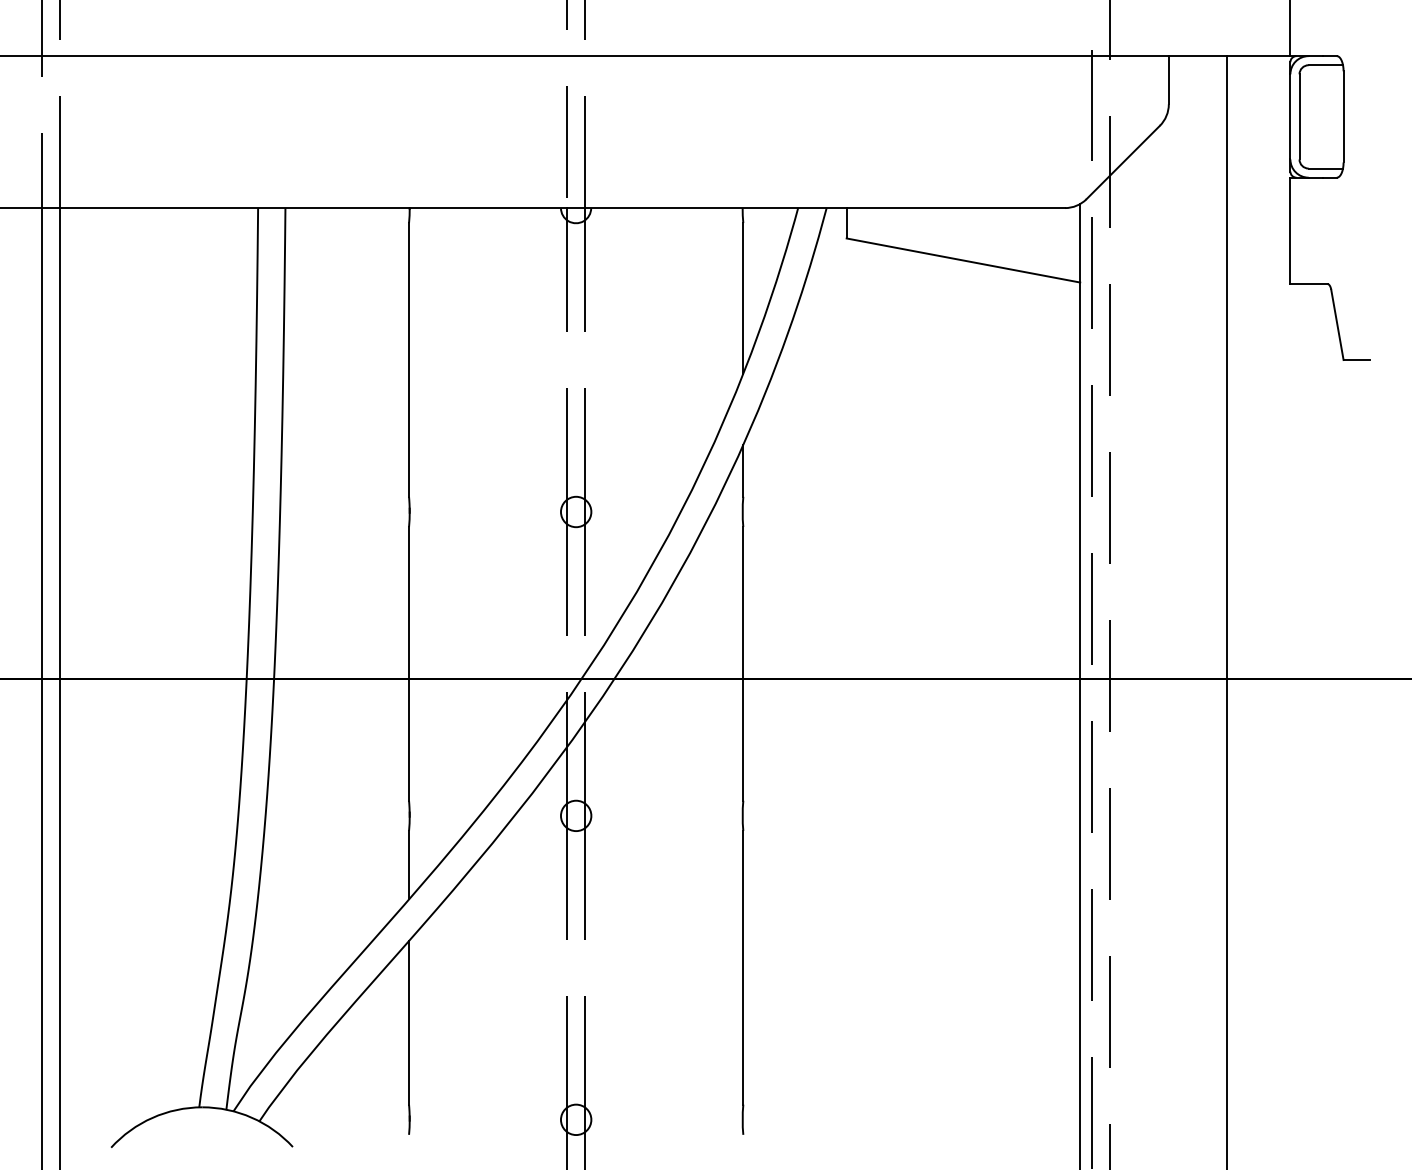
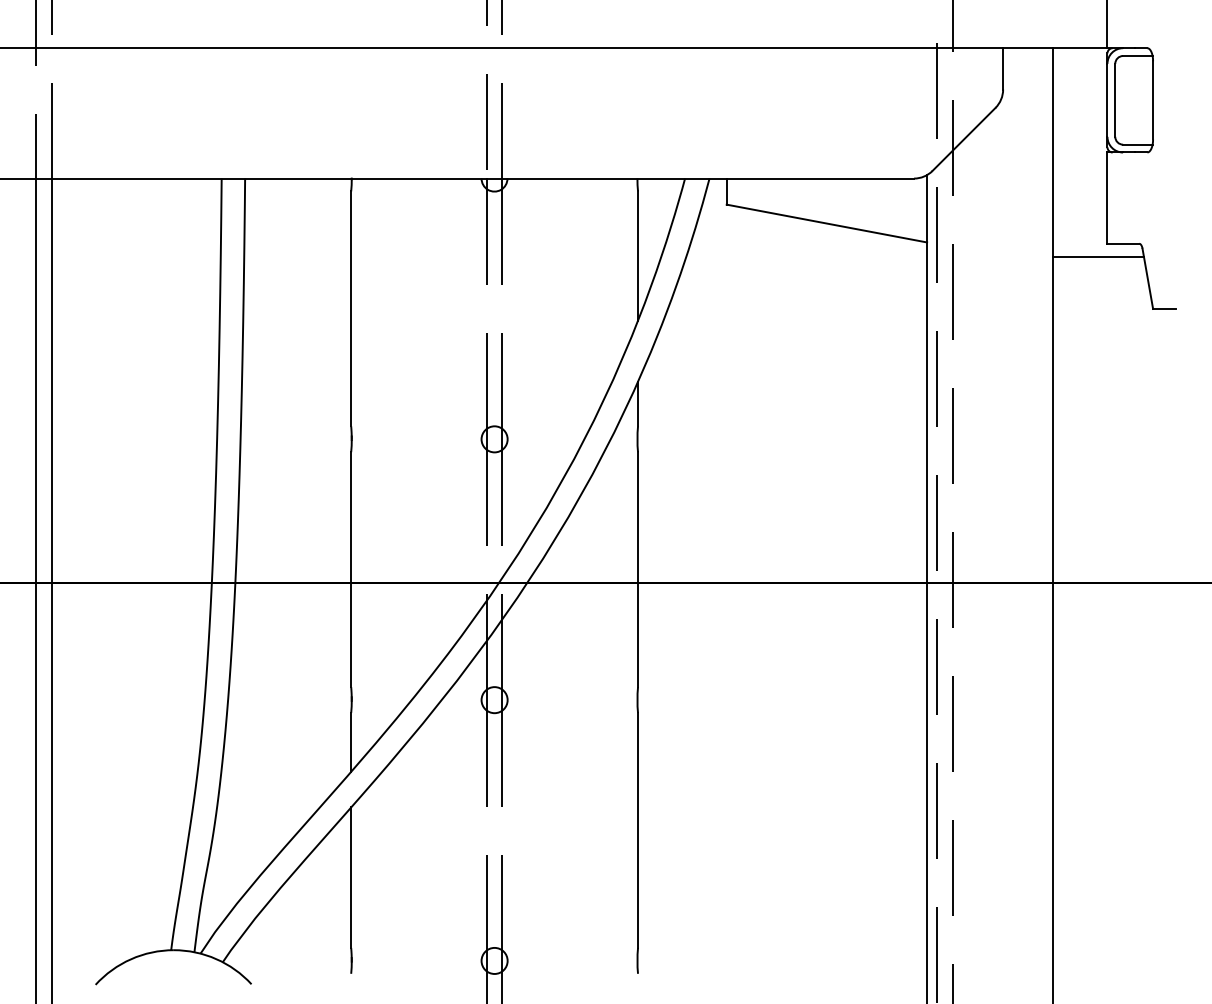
line: (1279, 298) -> (1098, 256), added

